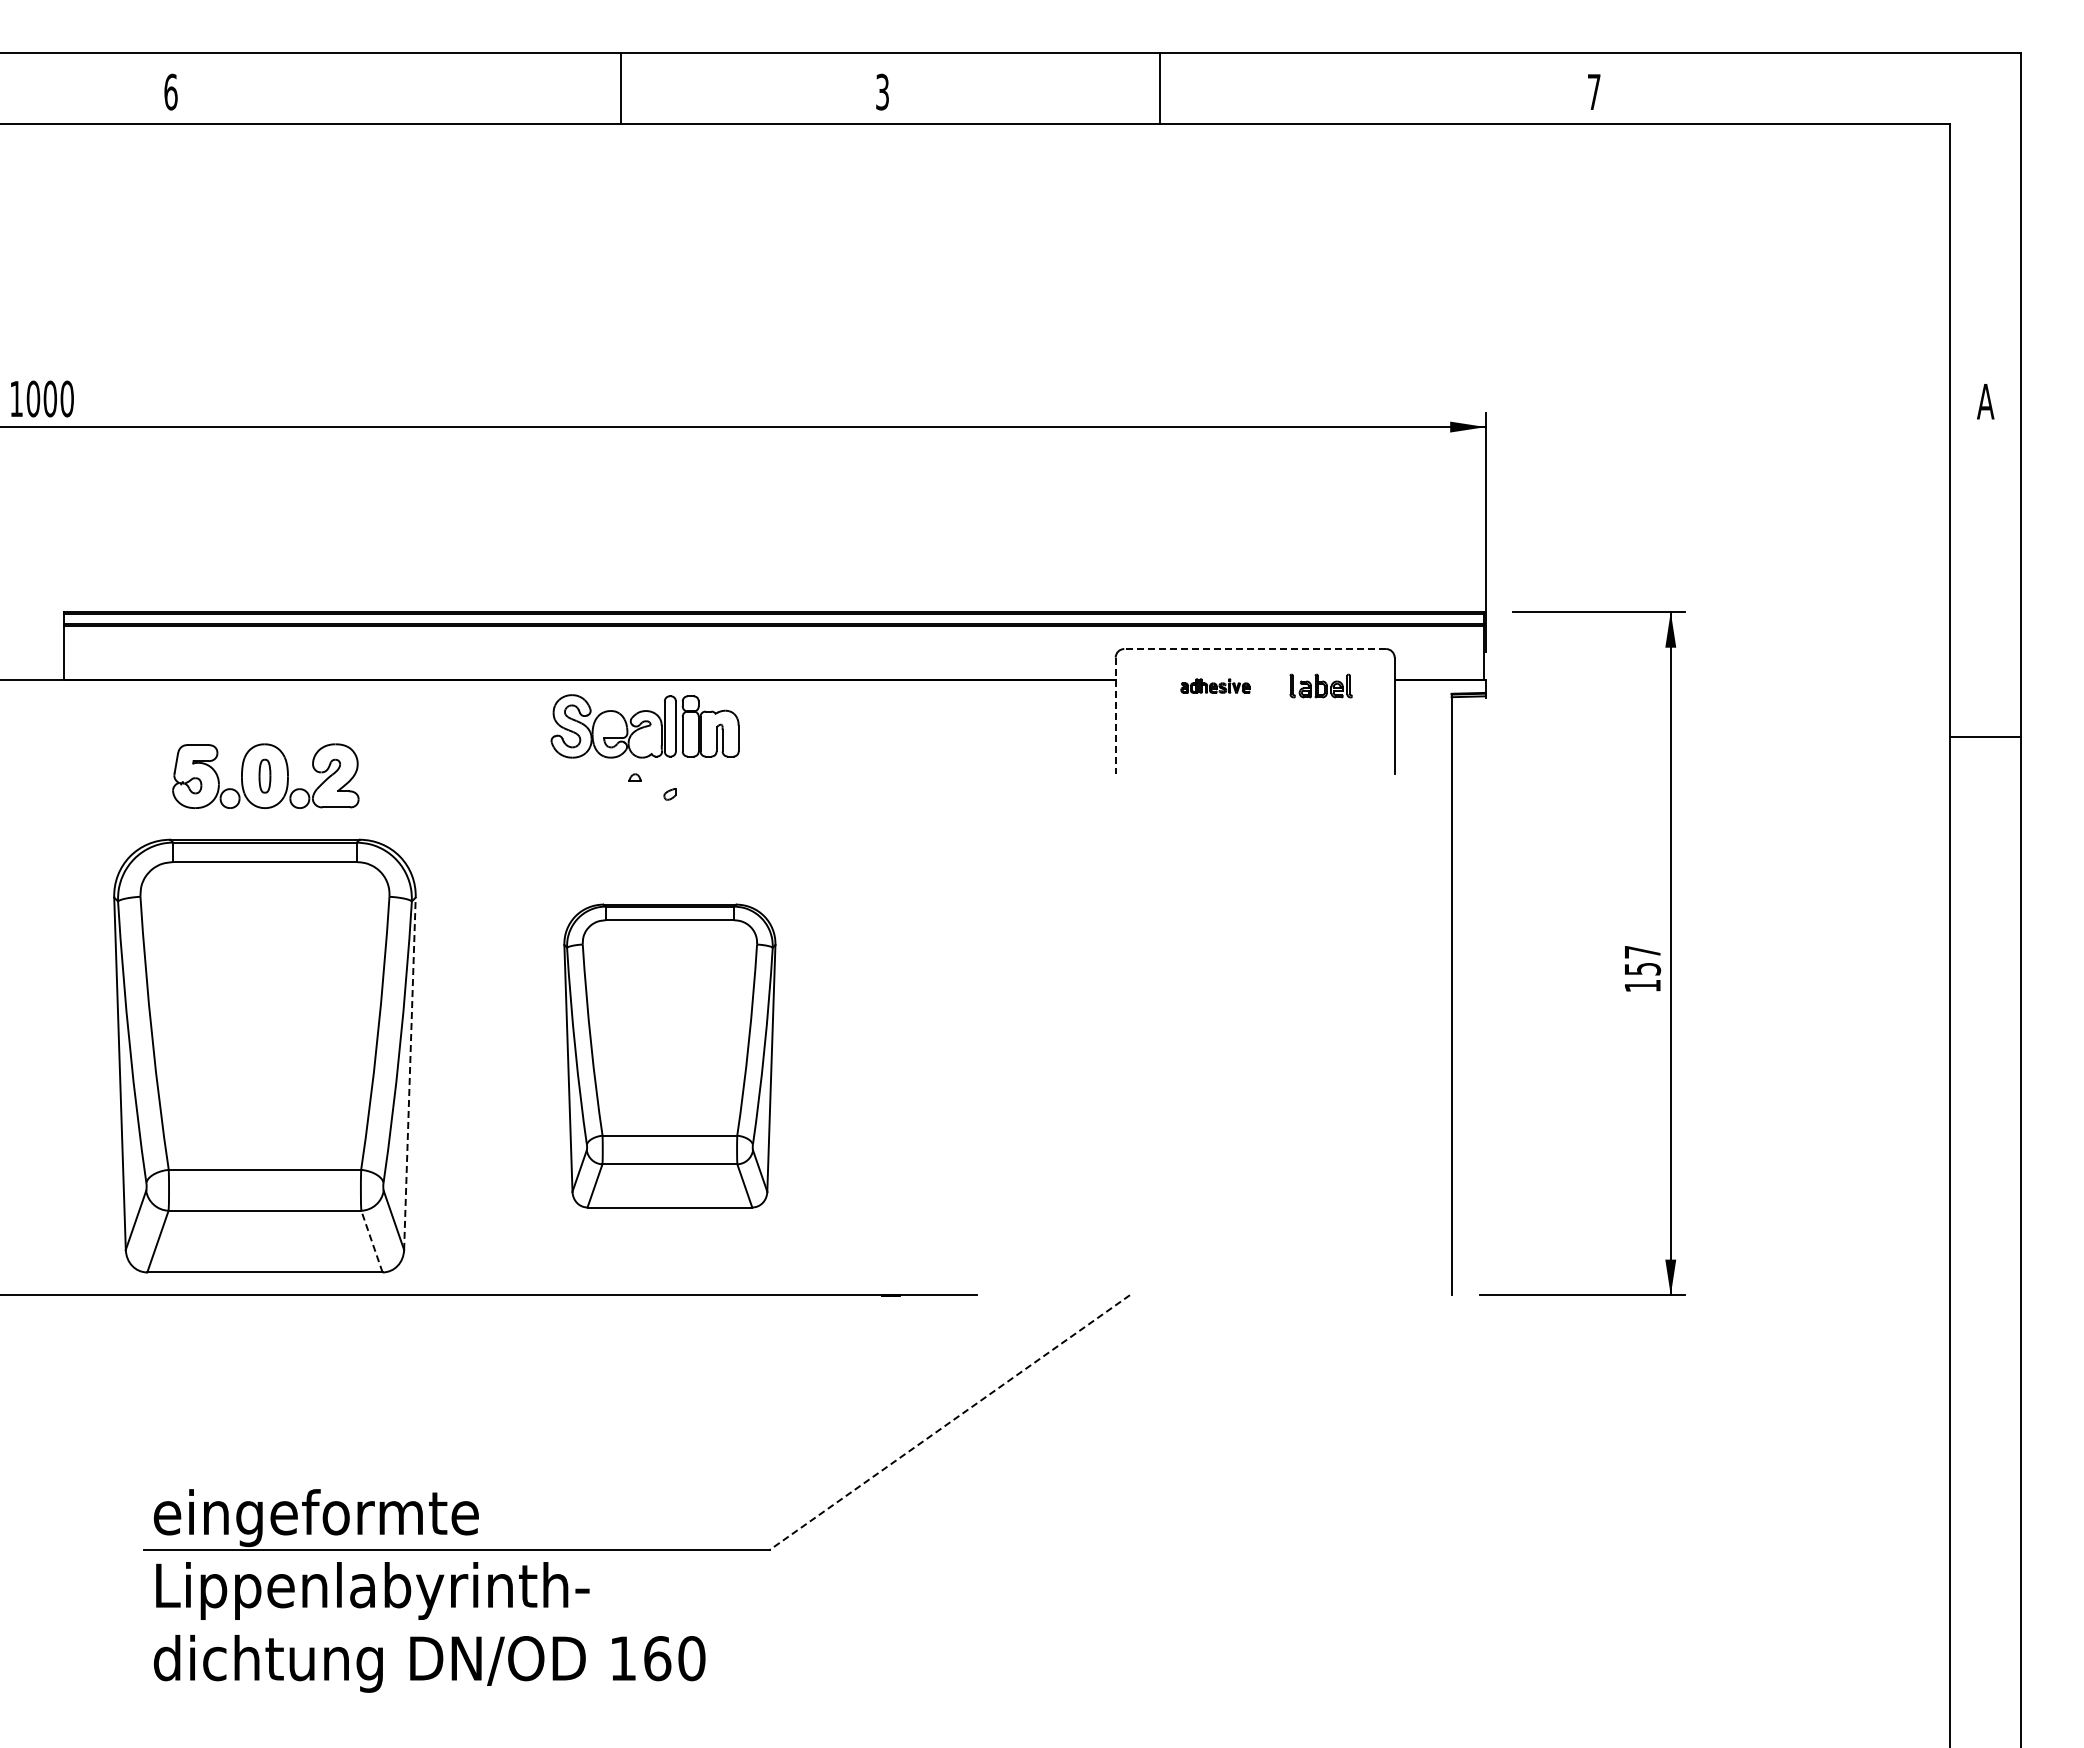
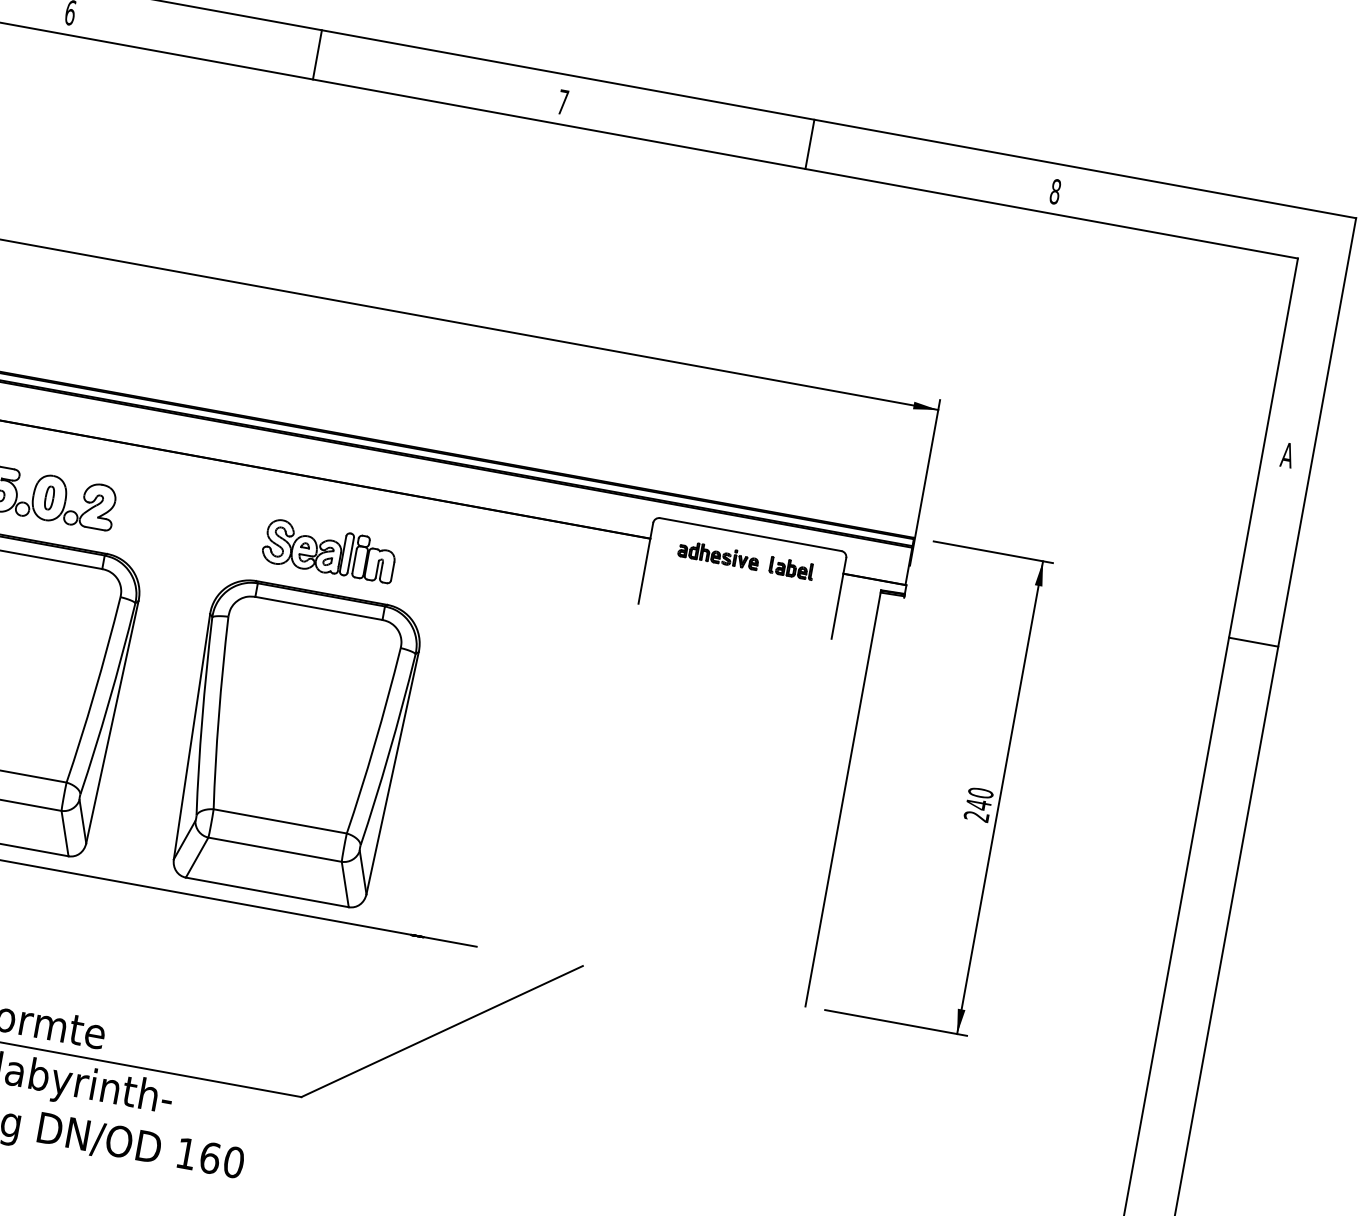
line: (621, 87) -> (317, 54), moved
line: (1159, 87) -> (809, 143), moved
text: (882, 91) -> (563, 101), 3 -> 7
text: (1593, 91) -> (1055, 191), 7 -> 8
line: (1255, 649) -> (750, 534), dashed -> solid
part: (1215, 685) -> (718, 554), size x1.67
line: (1115, 716) -> (645, 563), dashed -> solid
part: (644, 726) -> (329, 551), moved
line: (1985, 736) -> (1253, 641), moved
text: (1642, 968) -> (978, 804), 157 -> 240
part: (669, 1055) -> (294, 742), size x1.43
line: (409, 1073) -> (112, 721), dashed -> solid
line: (371, 1241) -> (64, 833), dashed -> solid
line: (949, 1422) -> (441, 1031), dashed -> solid

